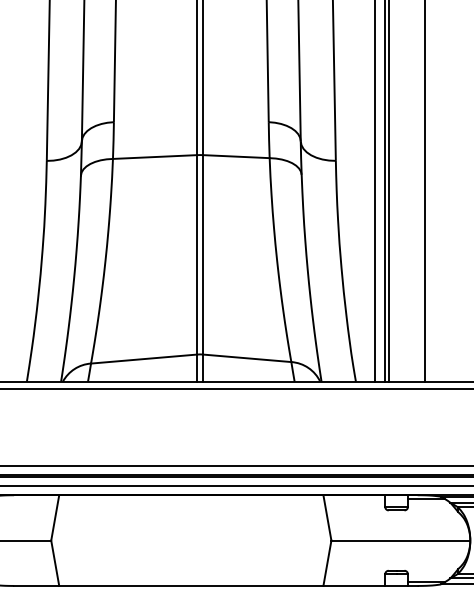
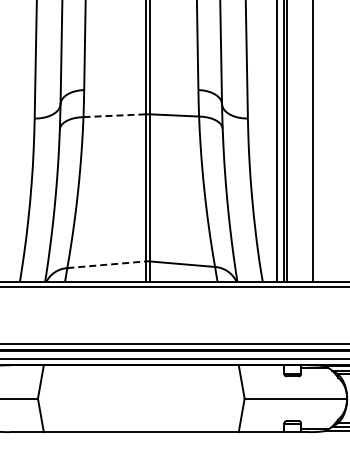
line: (156, 156) -> (115, 115), solid -> dashed
line: (144, 358) -> (106, 264), solid -> dashed

